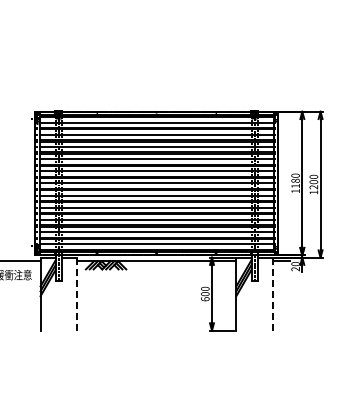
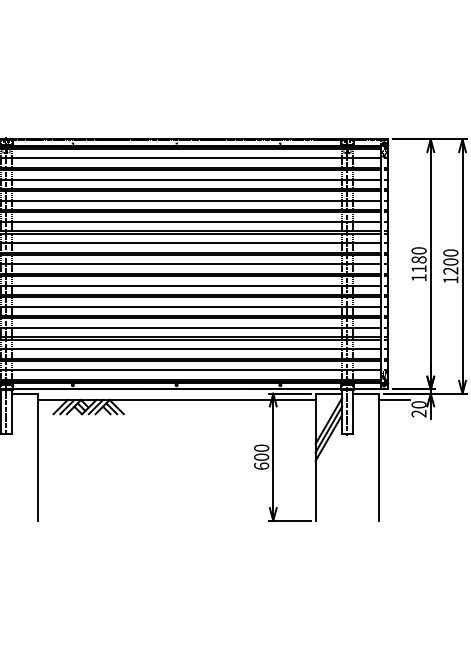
line: (77, 294) -> (38, 457), dashed -> solid
line: (272, 294) -> (378, 457), dashed -> solid

